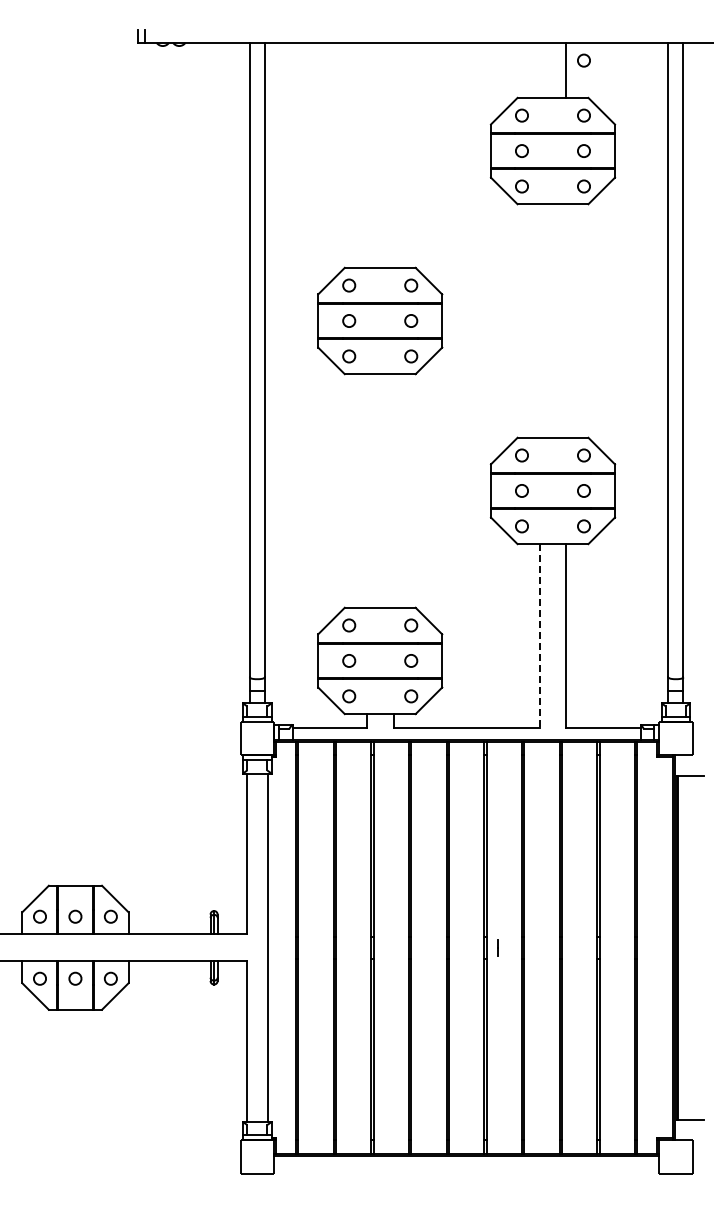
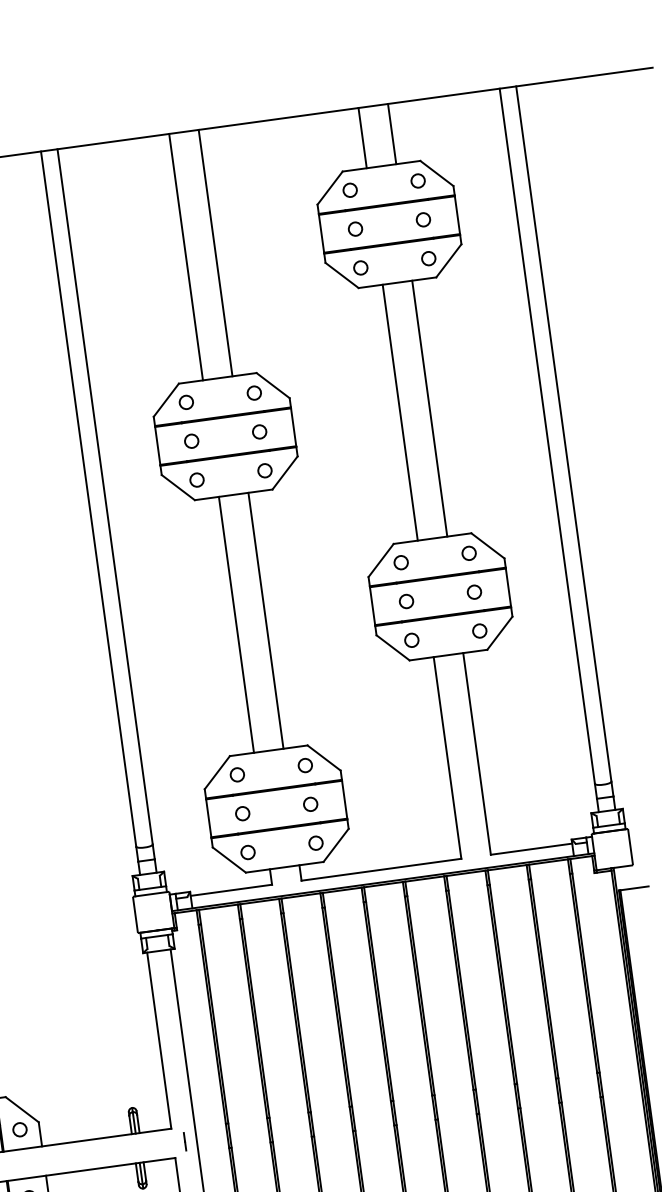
part: (583, 60) -> (409, 120), removed
line: (539, 69) -> (362, 137), added
line: (366, 154) -> (185, 256), added
line: (393, 154) -> (215, 252), added
line: (539, 320) -> (400, 412), added
line: (566, 320) -> (429, 408), added
line: (366, 490) -> (236, 624), added
line: (393, 490) -> (265, 620), added
line: (539, 636) -> (447, 758), dashed -> solid
line: (497, 947) -> (184, 1141), moved

